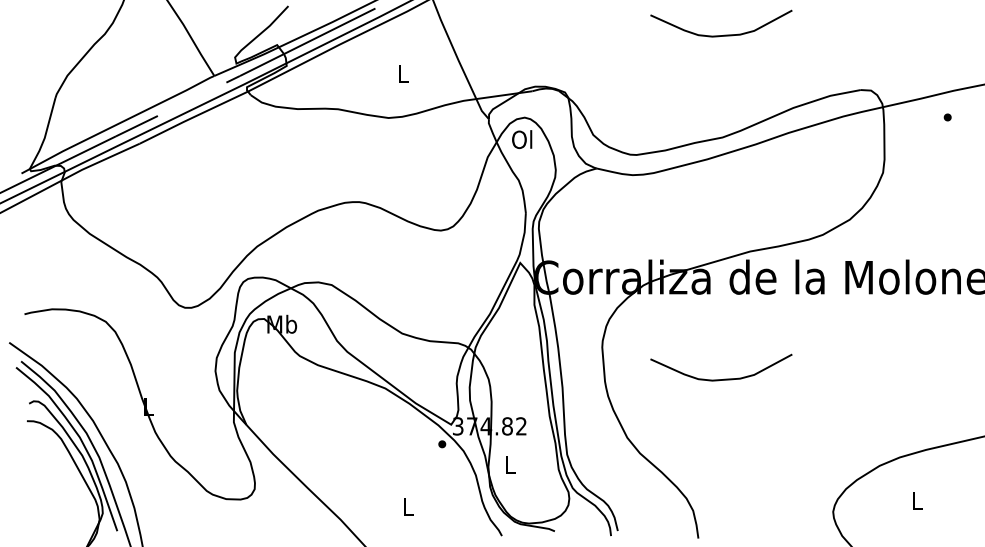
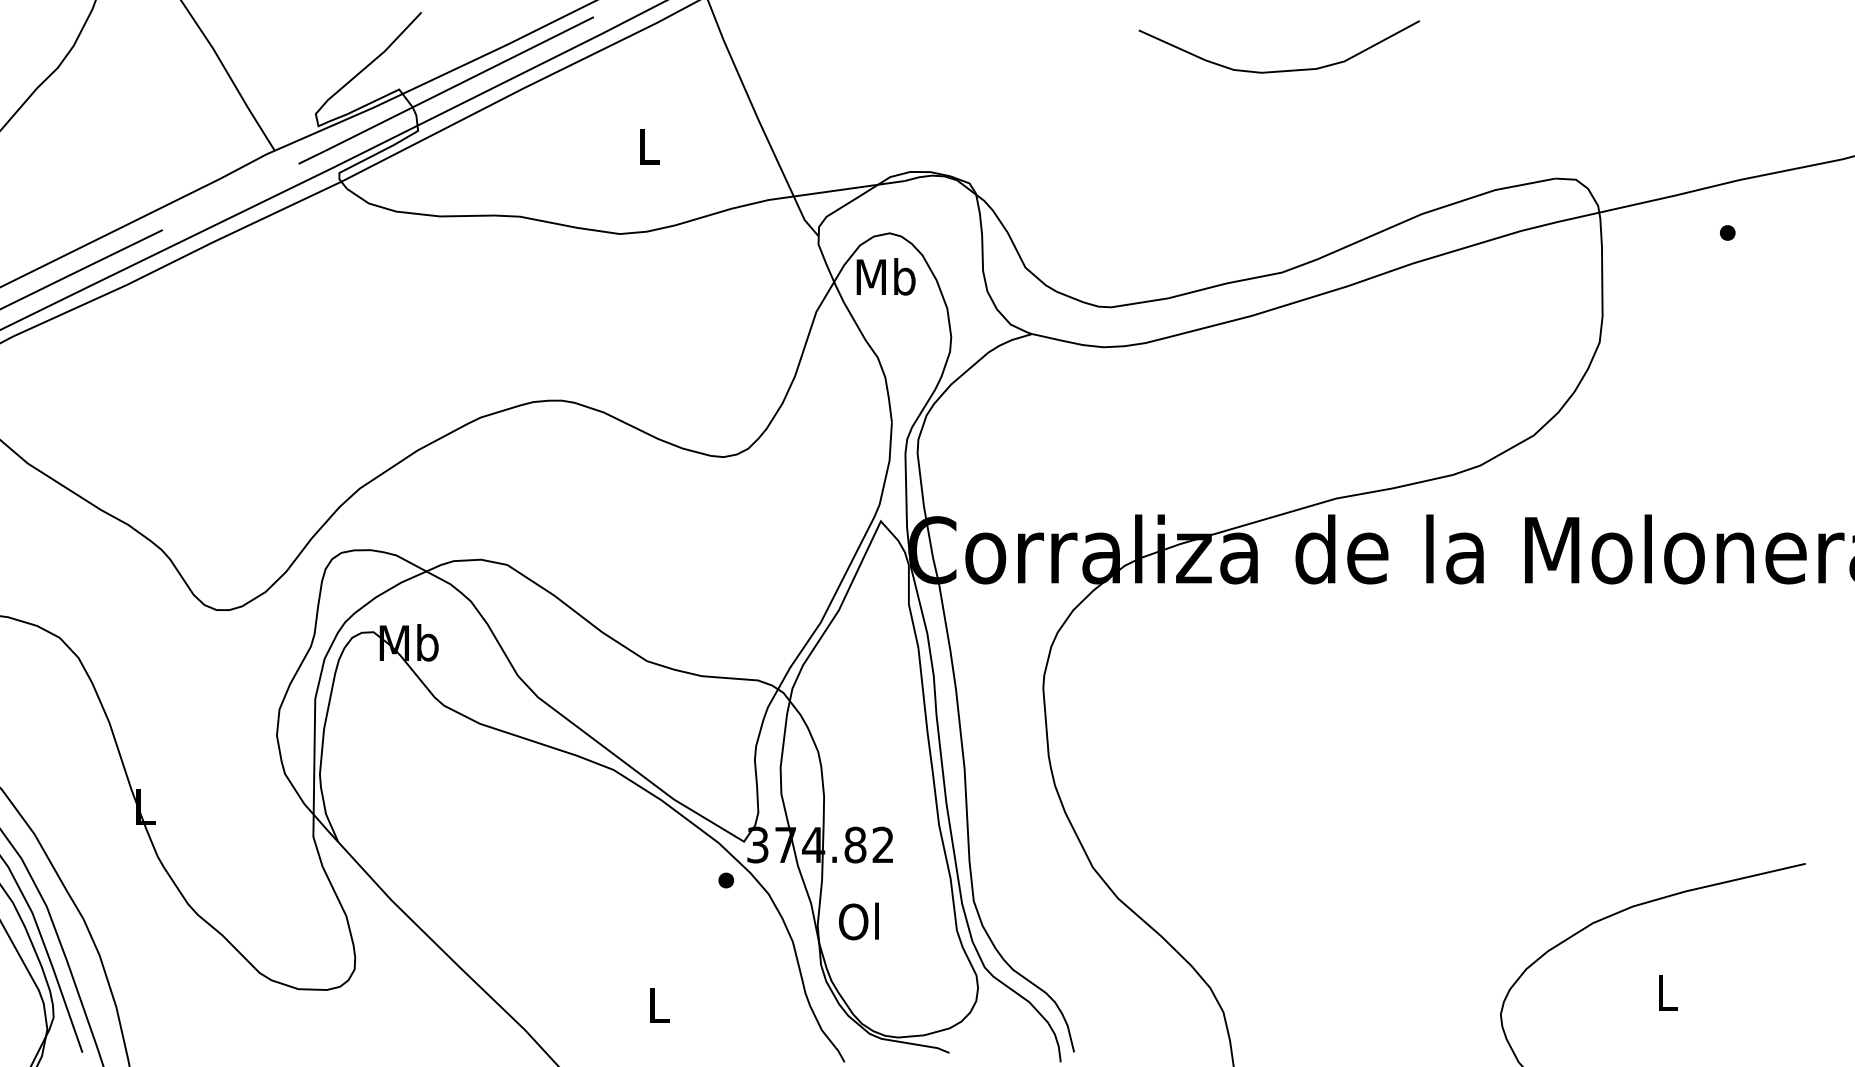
text: (522, 139) -> (885, 276), Ol -> Mb
curve: (724, 378) -> (1285, 750), removed
text: (509, 464) -> (859, 920), L -> Ol

